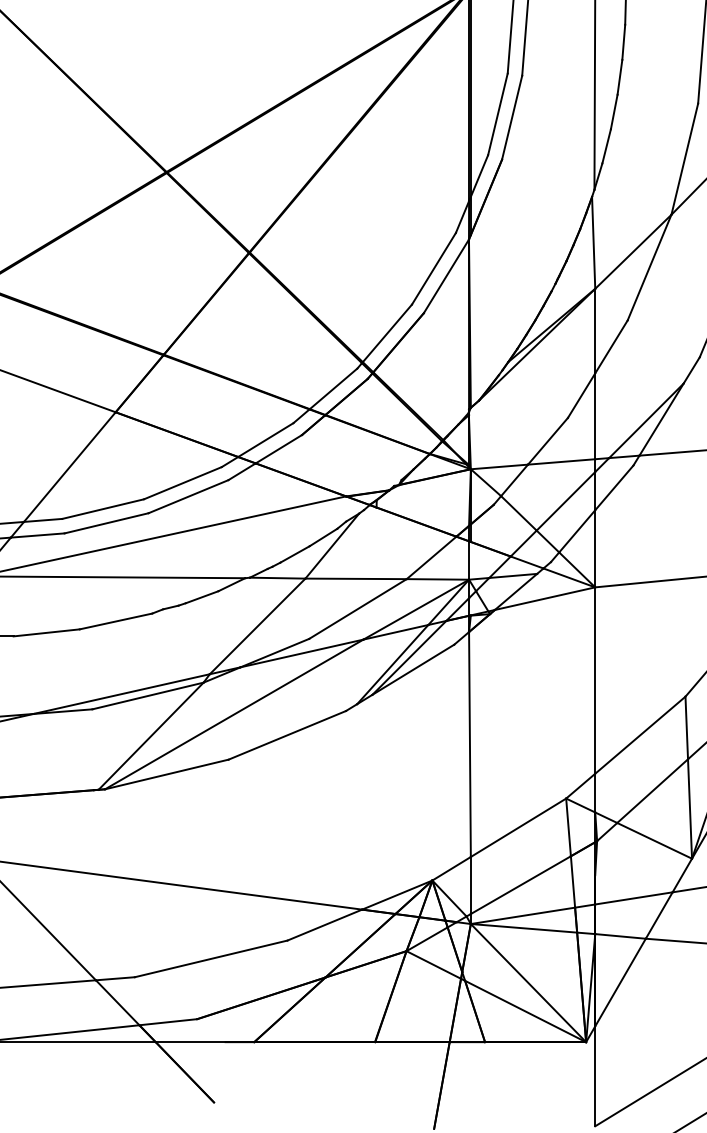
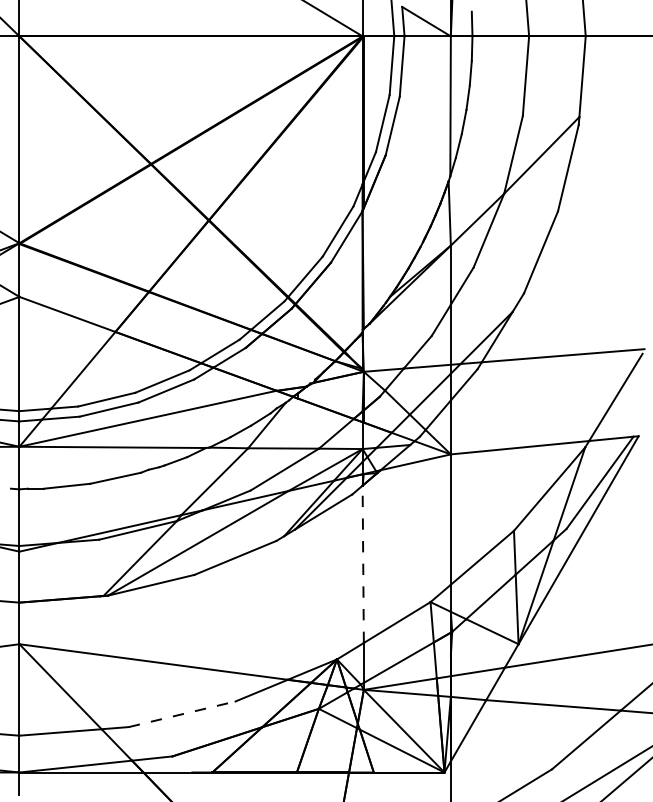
line: (470, 744) -> (363, 564), solid -> dashed
line: (211, 959) -> (182, 714), solid -> dashed

